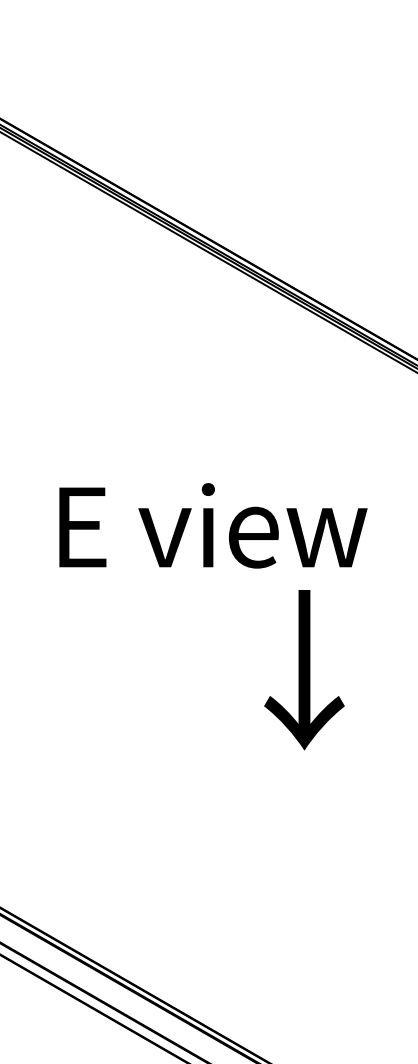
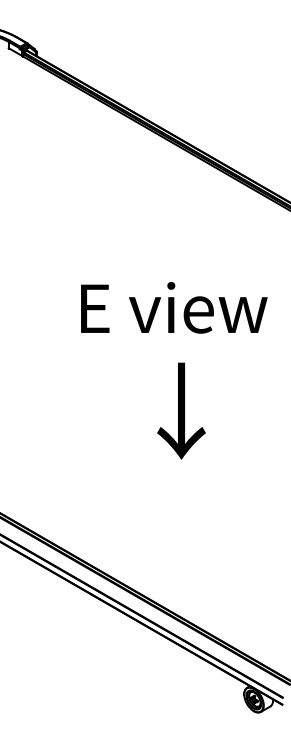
text: (304, 668) -> (181, 410), moved

